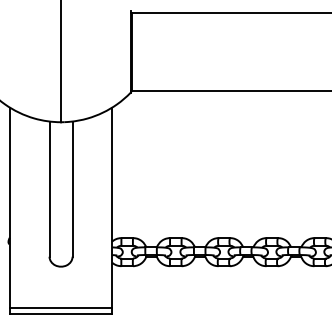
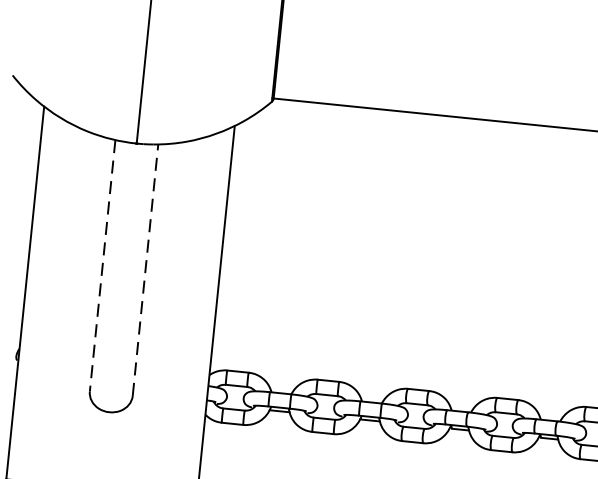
line: (49, 189) -> (102, 266), solid -> dashed
line: (72, 189) -> (145, 270), solid -> dashed

